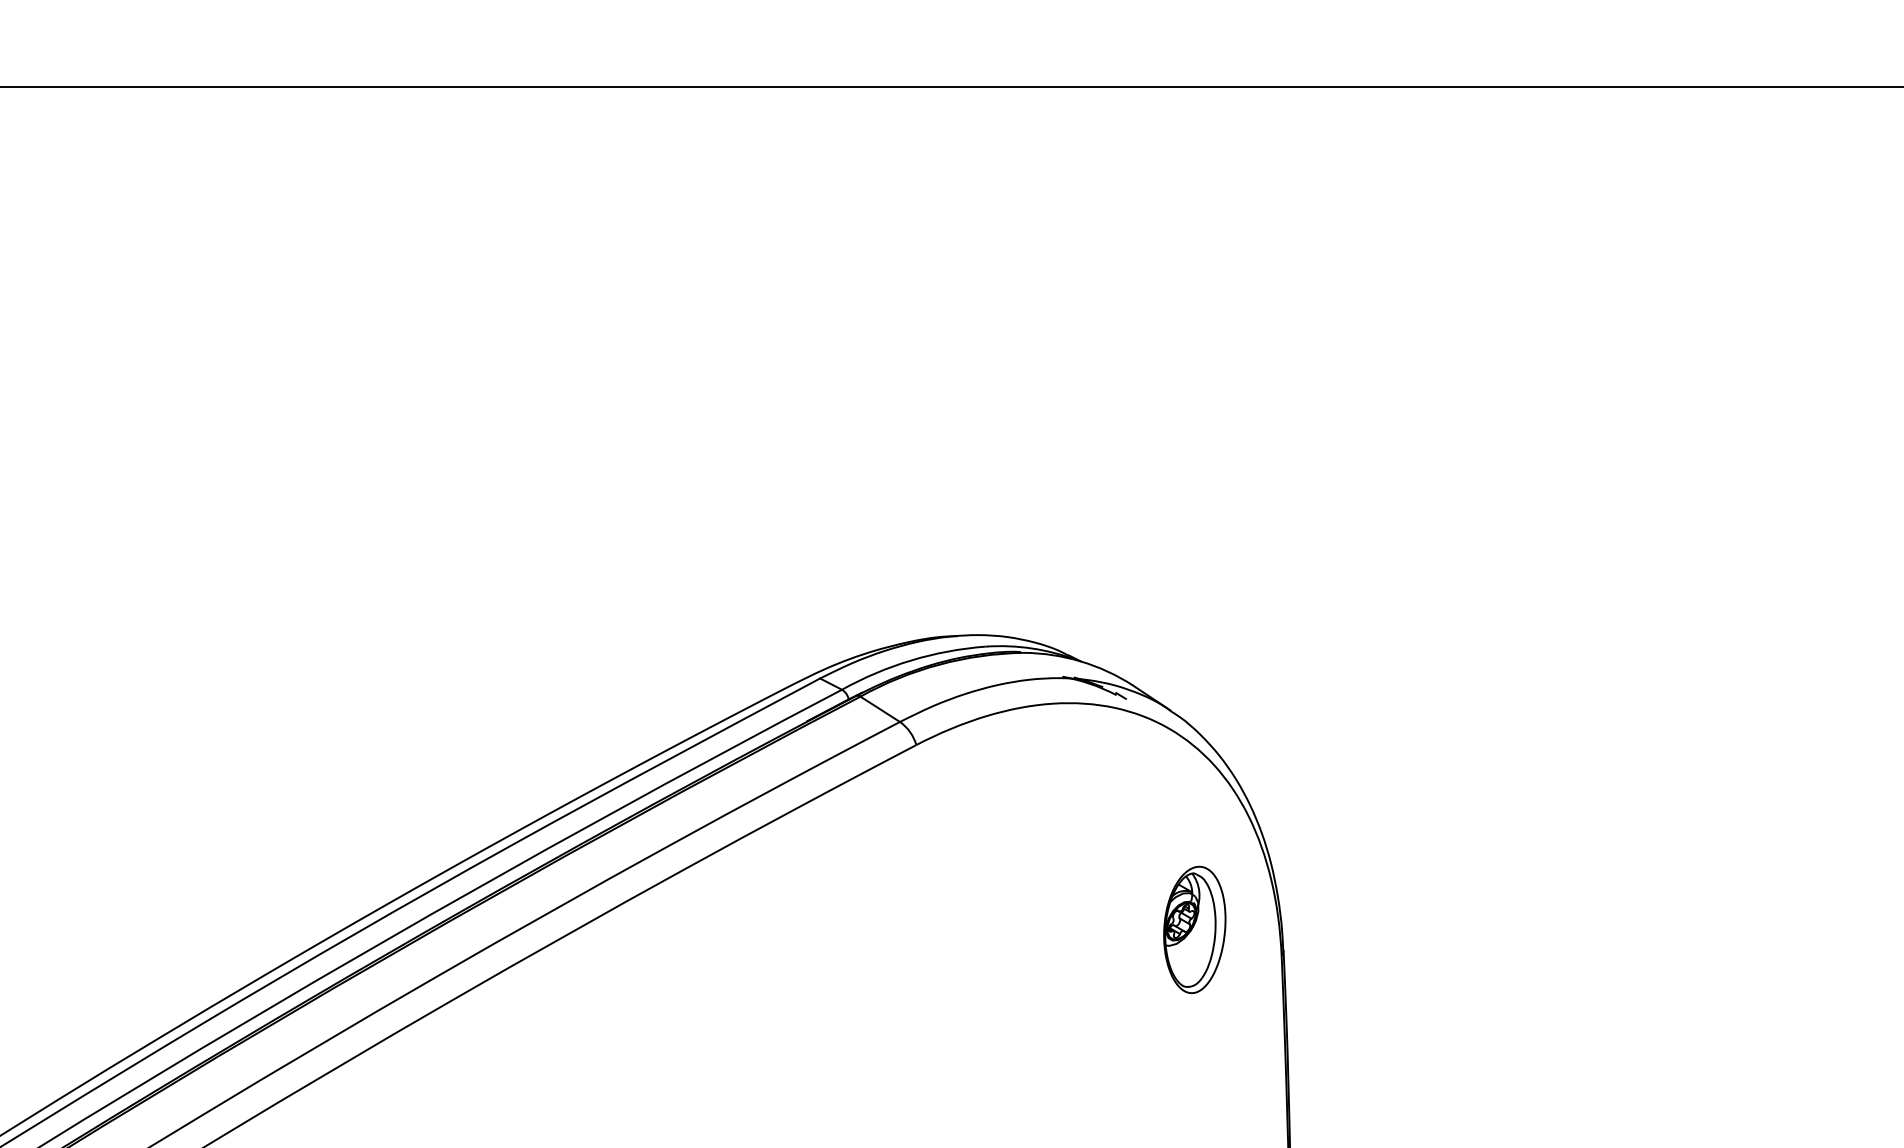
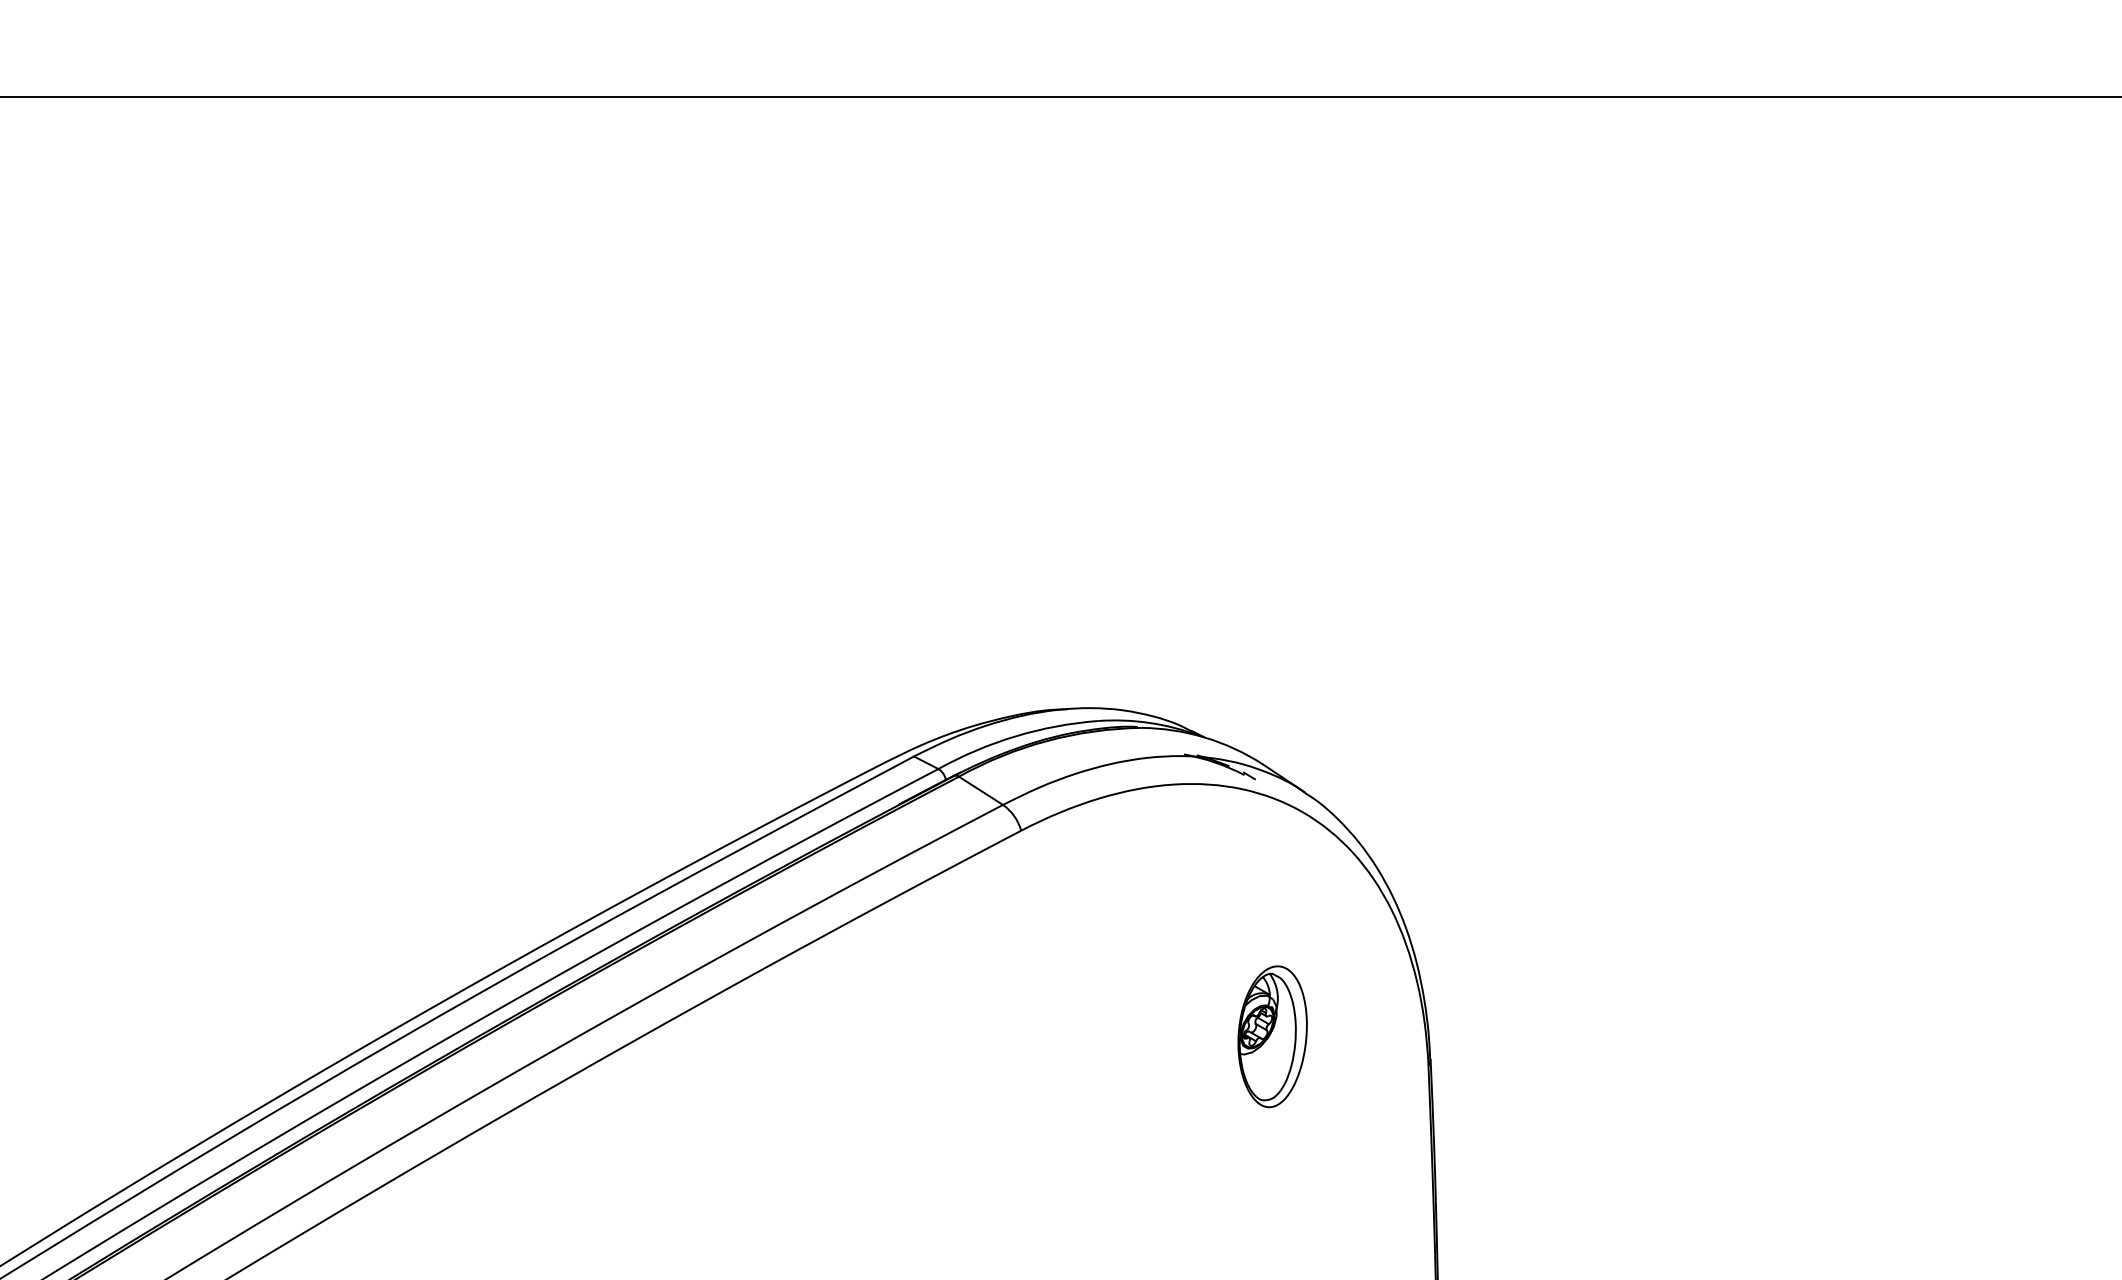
part: (1194, 929) -> (1272, 1036), moved

